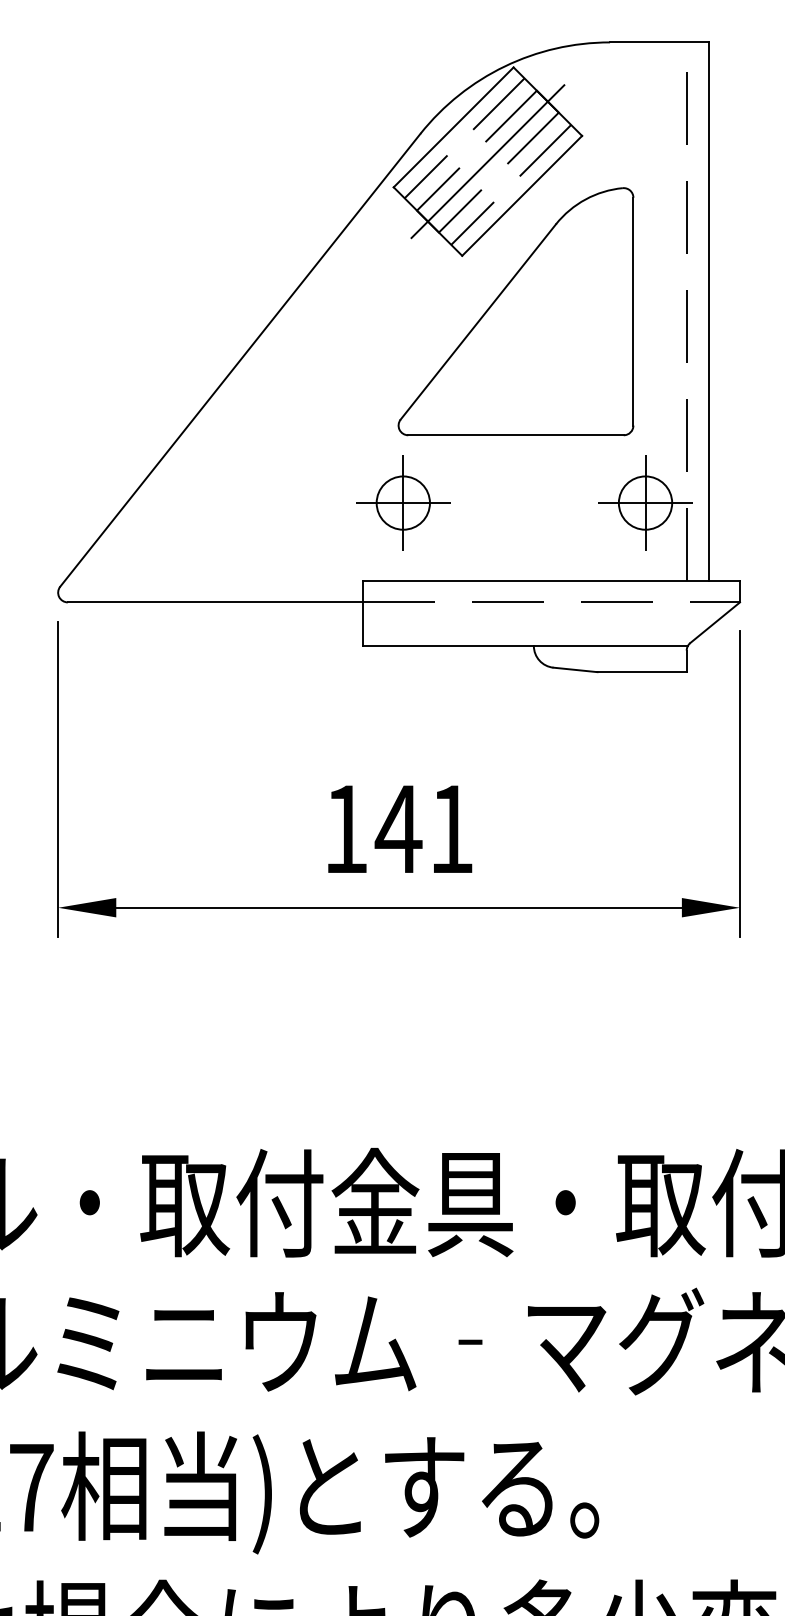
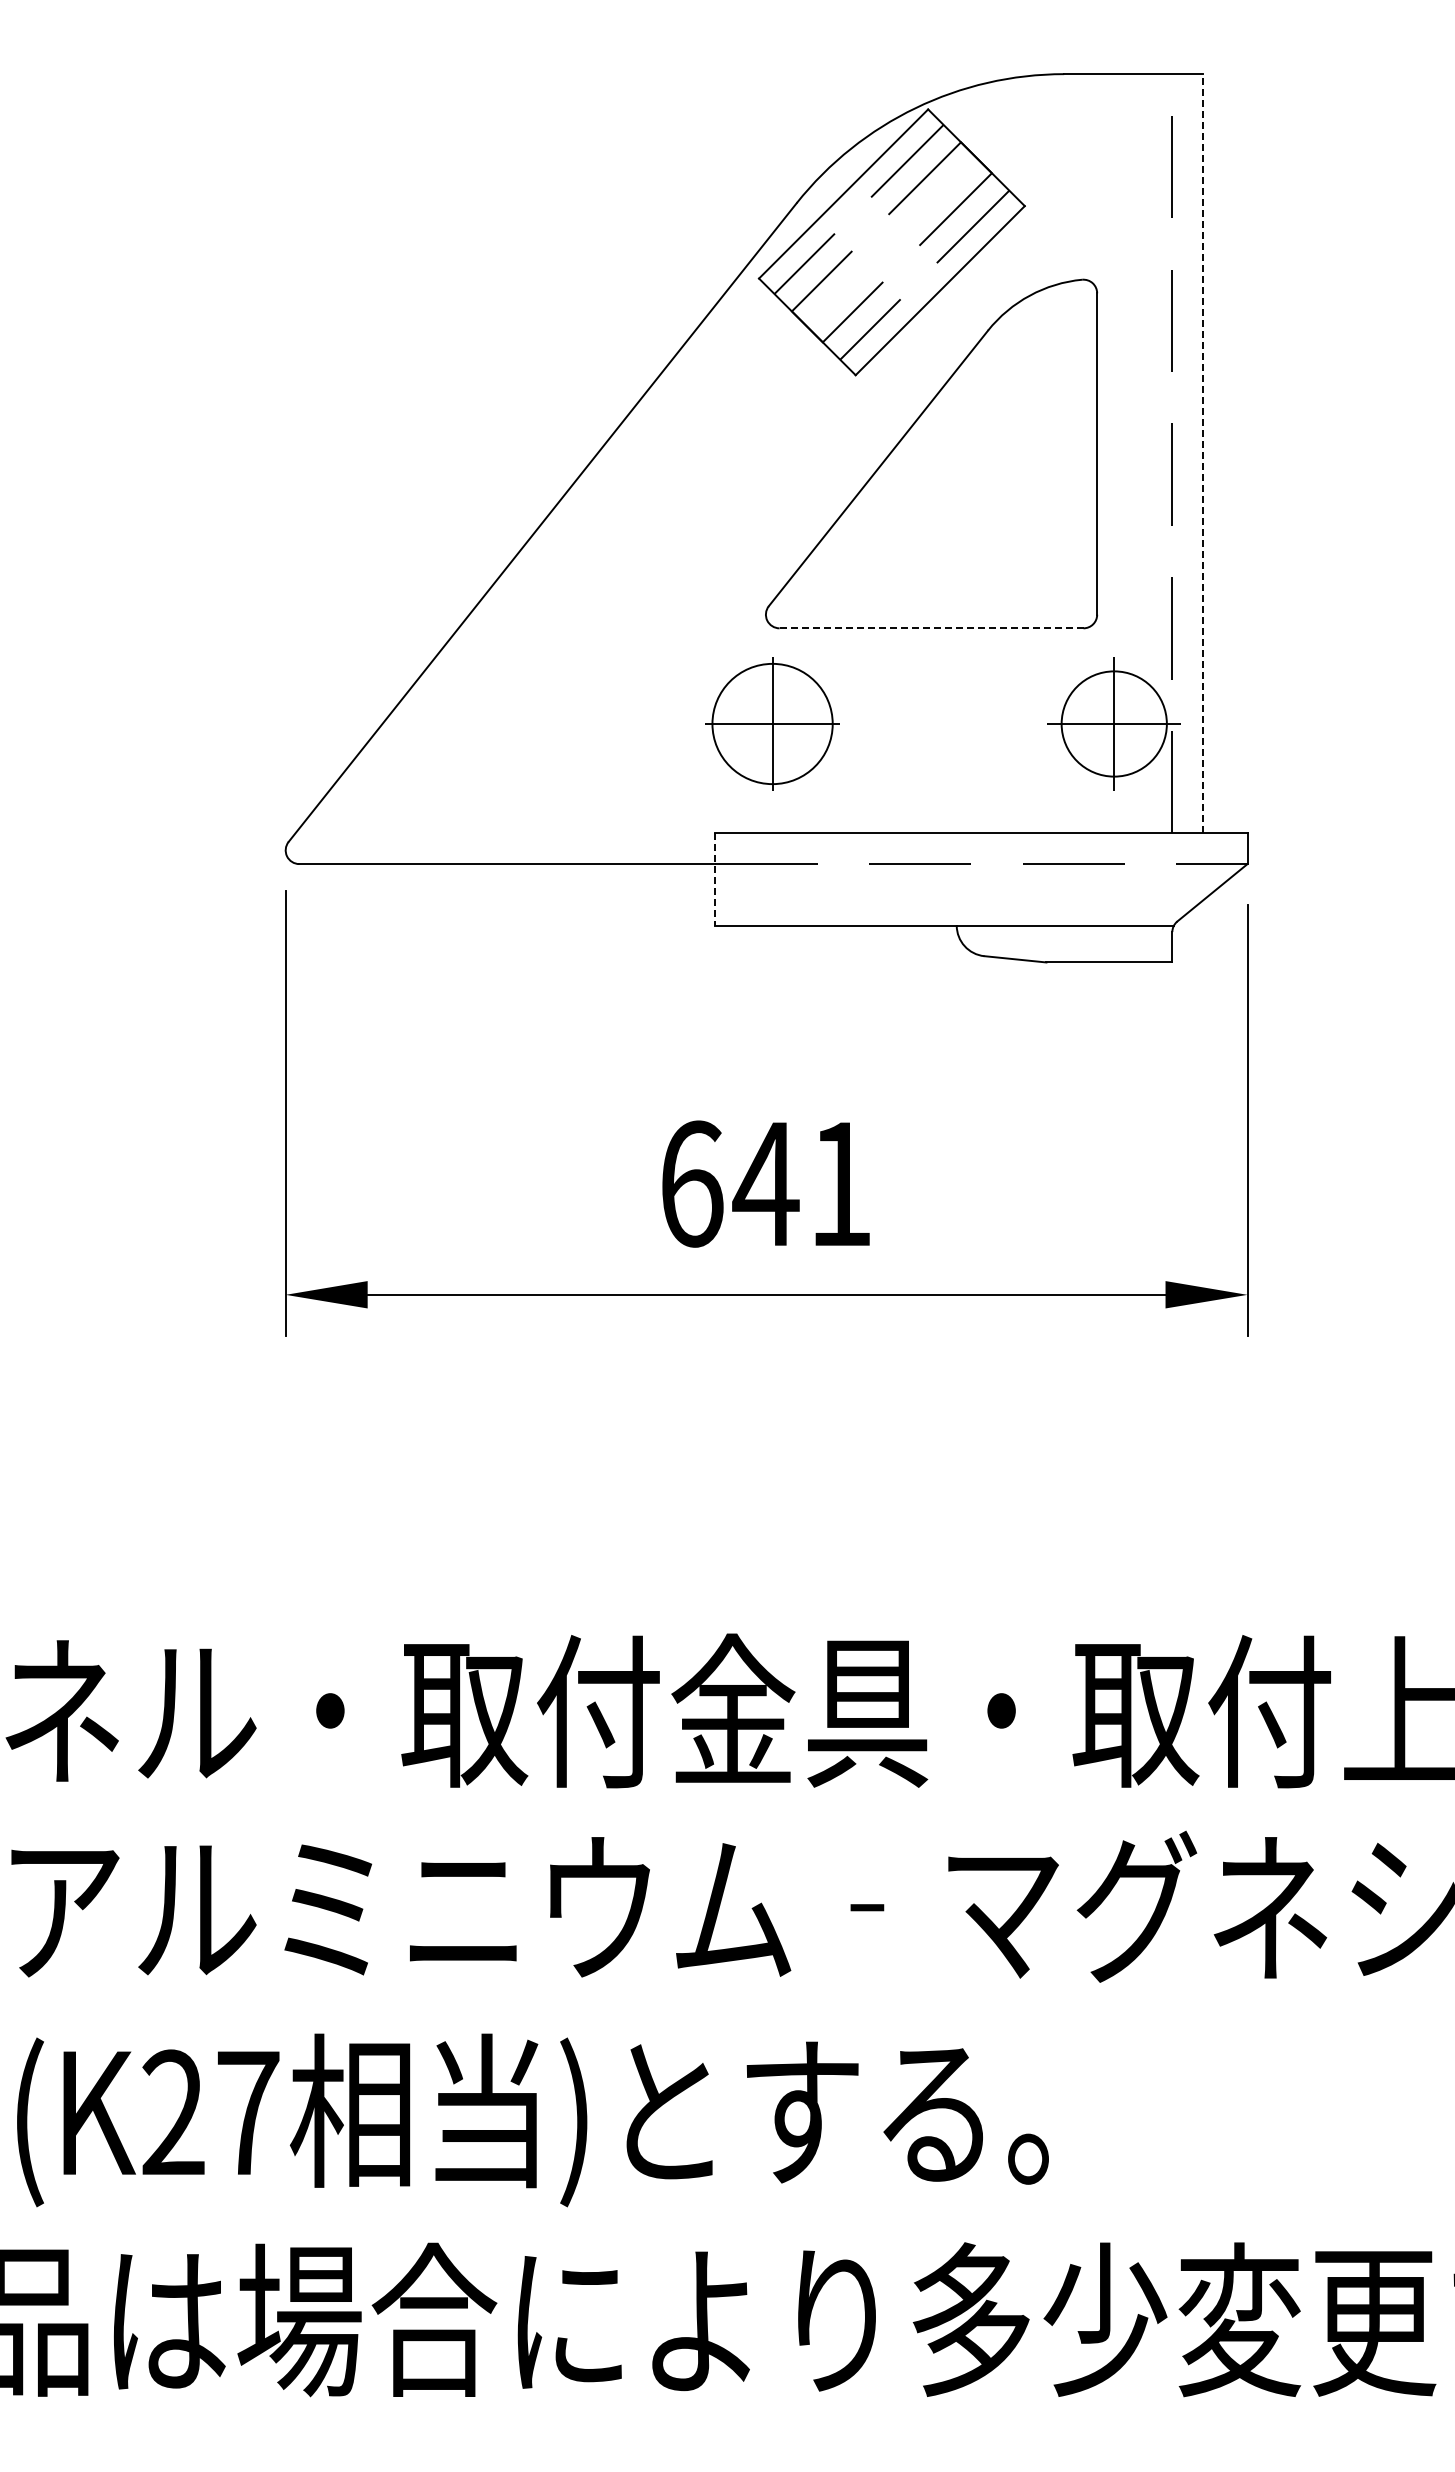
line: (487, 161) -> (891, 242), removed
line: (708, 311) -> (1203, 453), solid -> dashed
line: (515, 435) -> (931, 628), solid -> dashed
circle: (403, 502) -> (772, 723), size x1.6
circle: (644, 502) -> (1113, 723), size x1.4
line: (362, 613) -> (715, 879), solid -> dashed
text: (346, 828) -> (692, 1183), 141 -> 641

